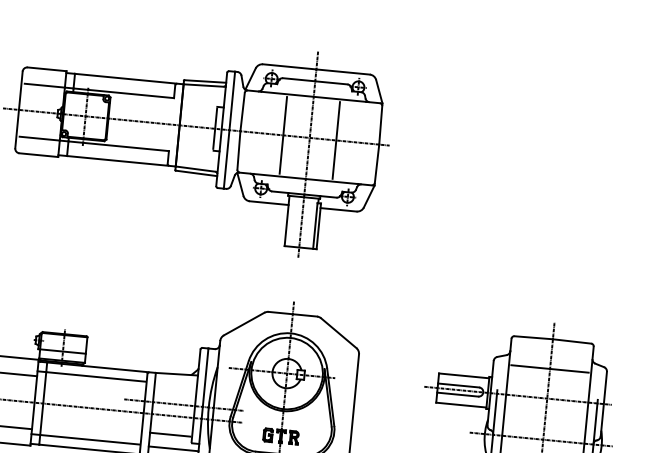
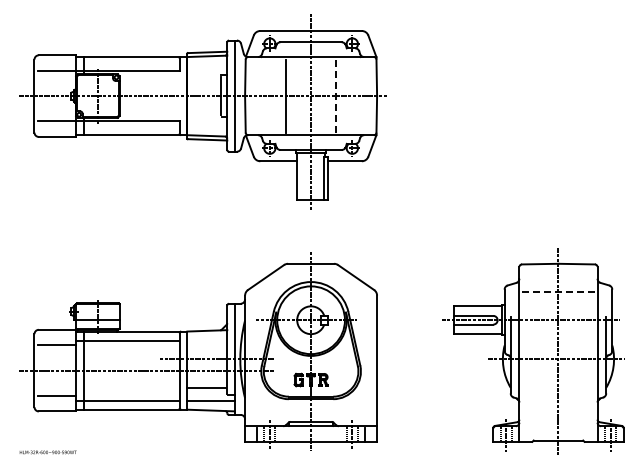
line: (336, 140) -> (336, 96), solid -> dashed
line: (550, 369) -> (558, 292), solid -> dashed

